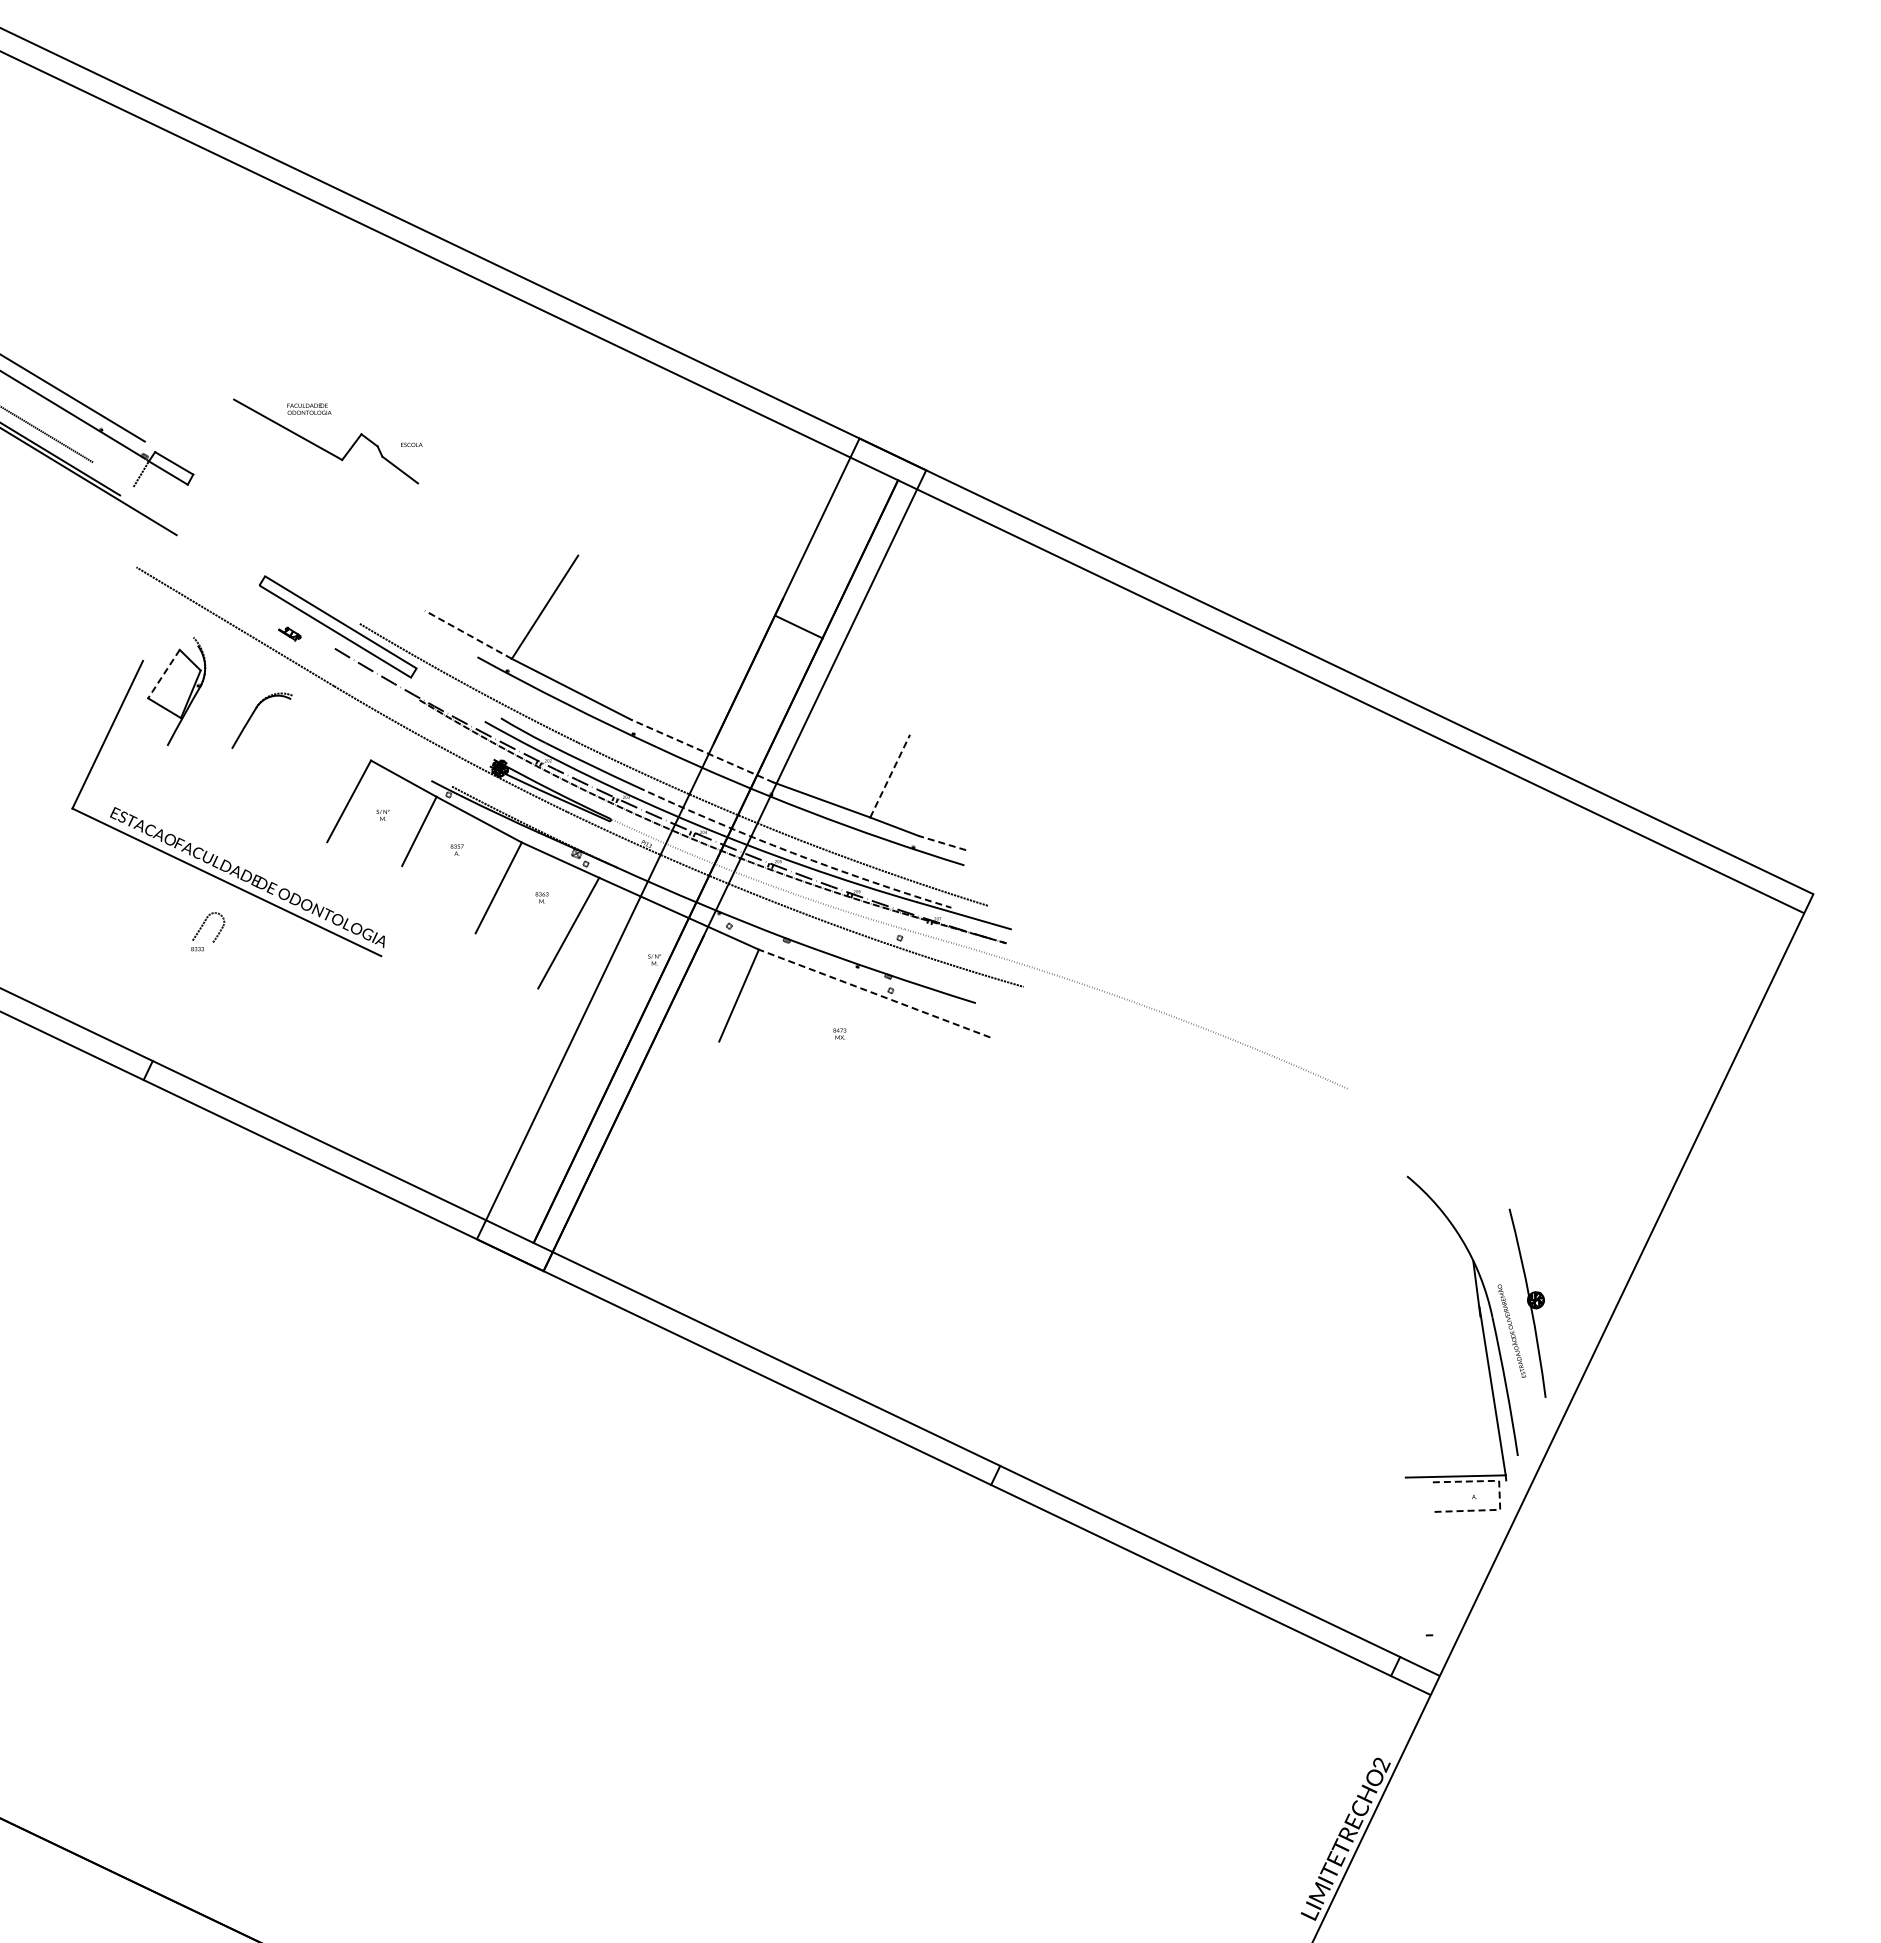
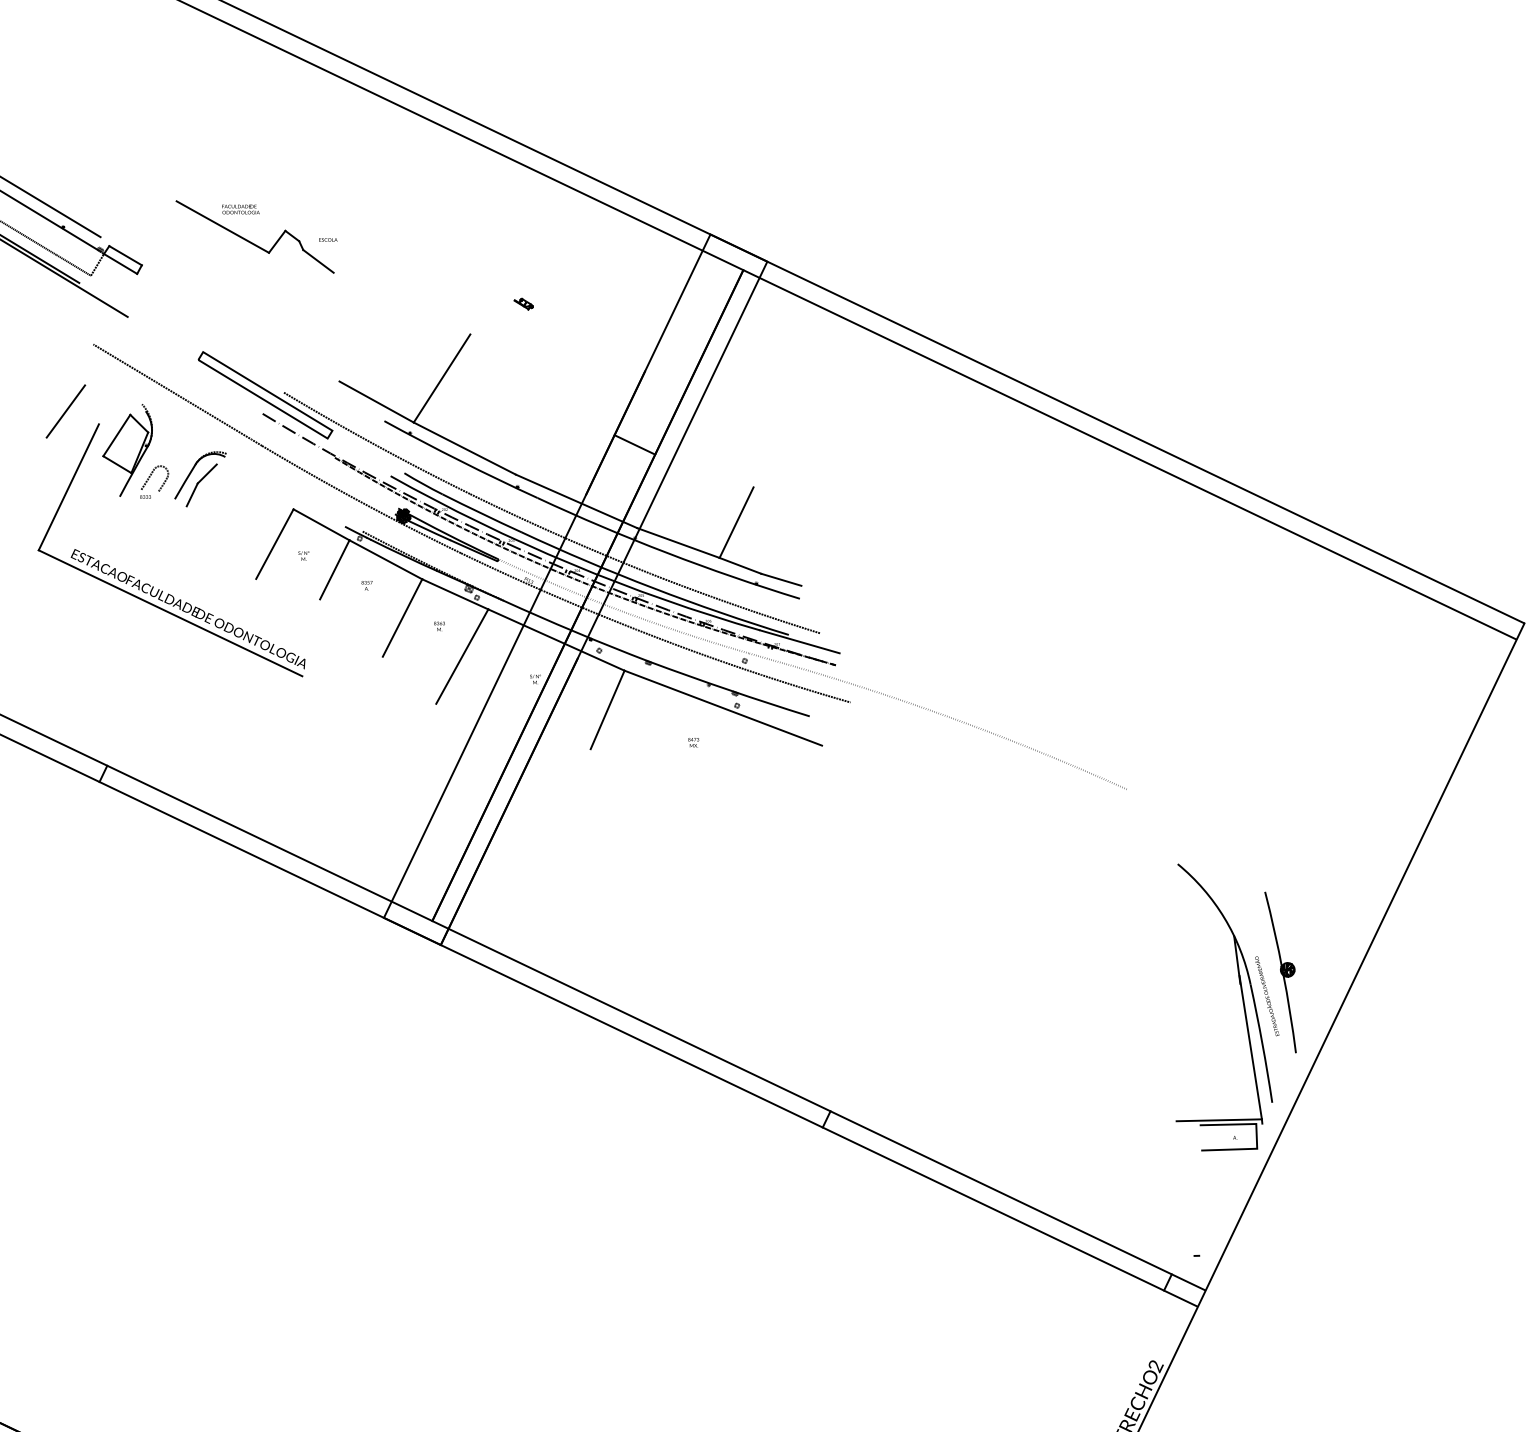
line: (113, 474) -> (73, 265), added
line: (798, 626) -> (634, 444), moved
part: (289, 633) -> (523, 303), moved
line: (468, 634) -> (376, 401), dashed -> solid
line: (103, 645) -> (65, 411), added
line: (163, 674) -> (116, 435), dashed -> solid
part: (263, 732) -> (201, 485), added
line: (702, 751) -> (576, 501), dashed -> solid
line: (890, 776) -> (736, 522), dashed -> solid
line: (942, 843) -> (781, 580), dashed -> solid
arc: (792, 853) -> (653, 588), dashed -> solid
part: (201, 928) -> (148, 479), moved
line: (874, 993) -> (723, 708), dashed -> solid
line: (1499, 1494) -> (1256, 1135), dashed -> solid

